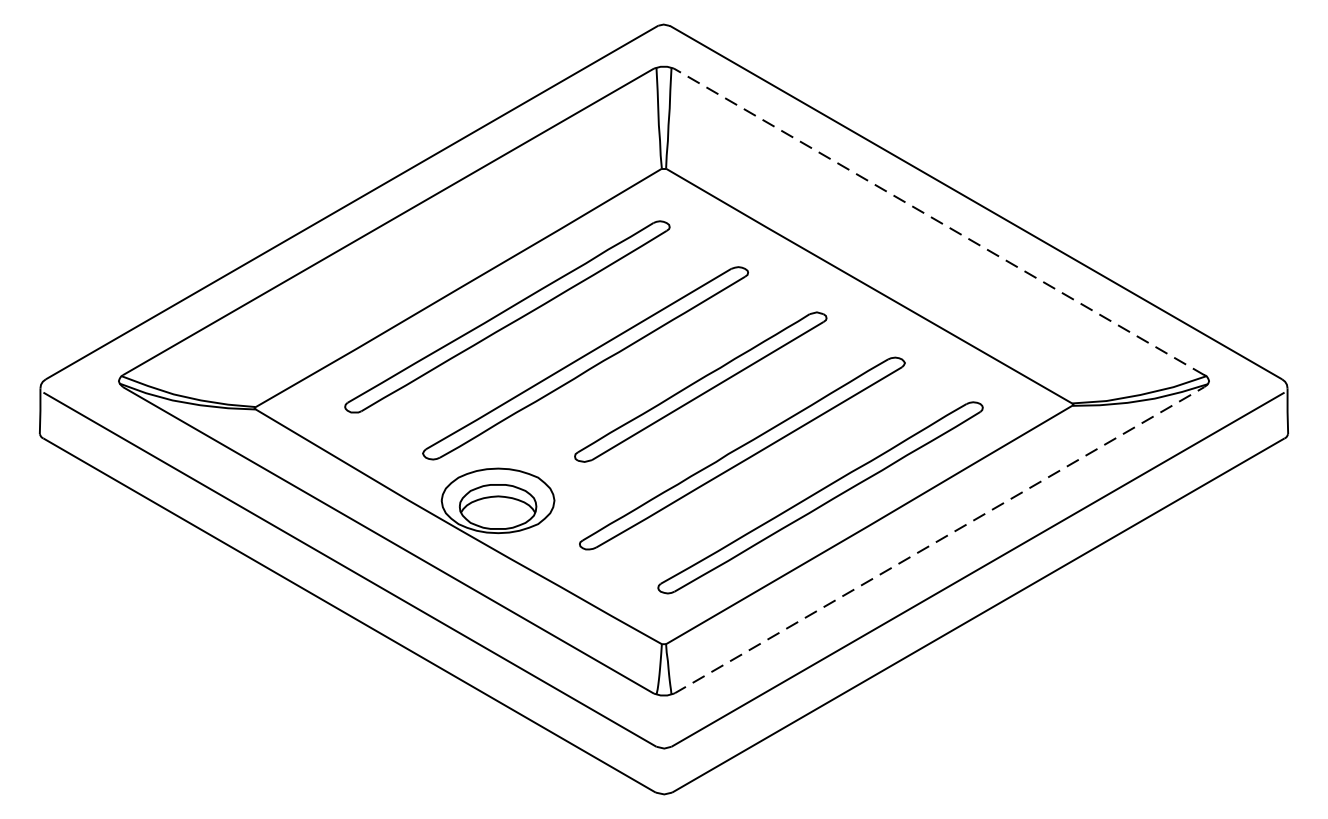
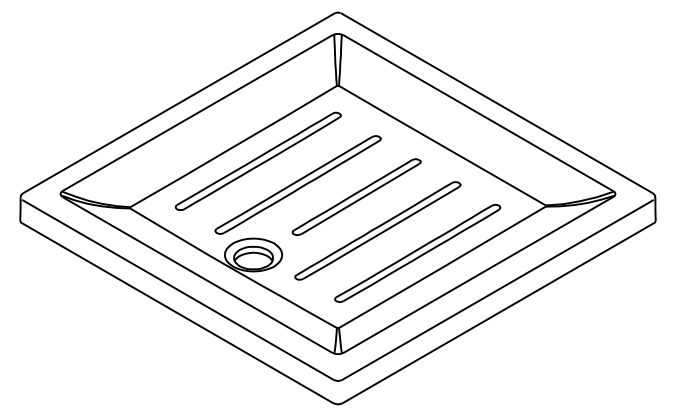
line: (940, 222) -> (478, 113), dashed -> solid
line: (940, 539) -> (478, 274), dashed -> solid

